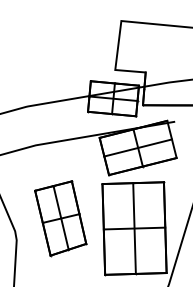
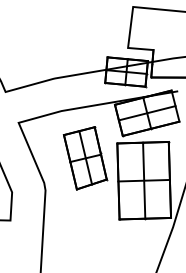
part: (60, 218) -> (85, 158), moved

